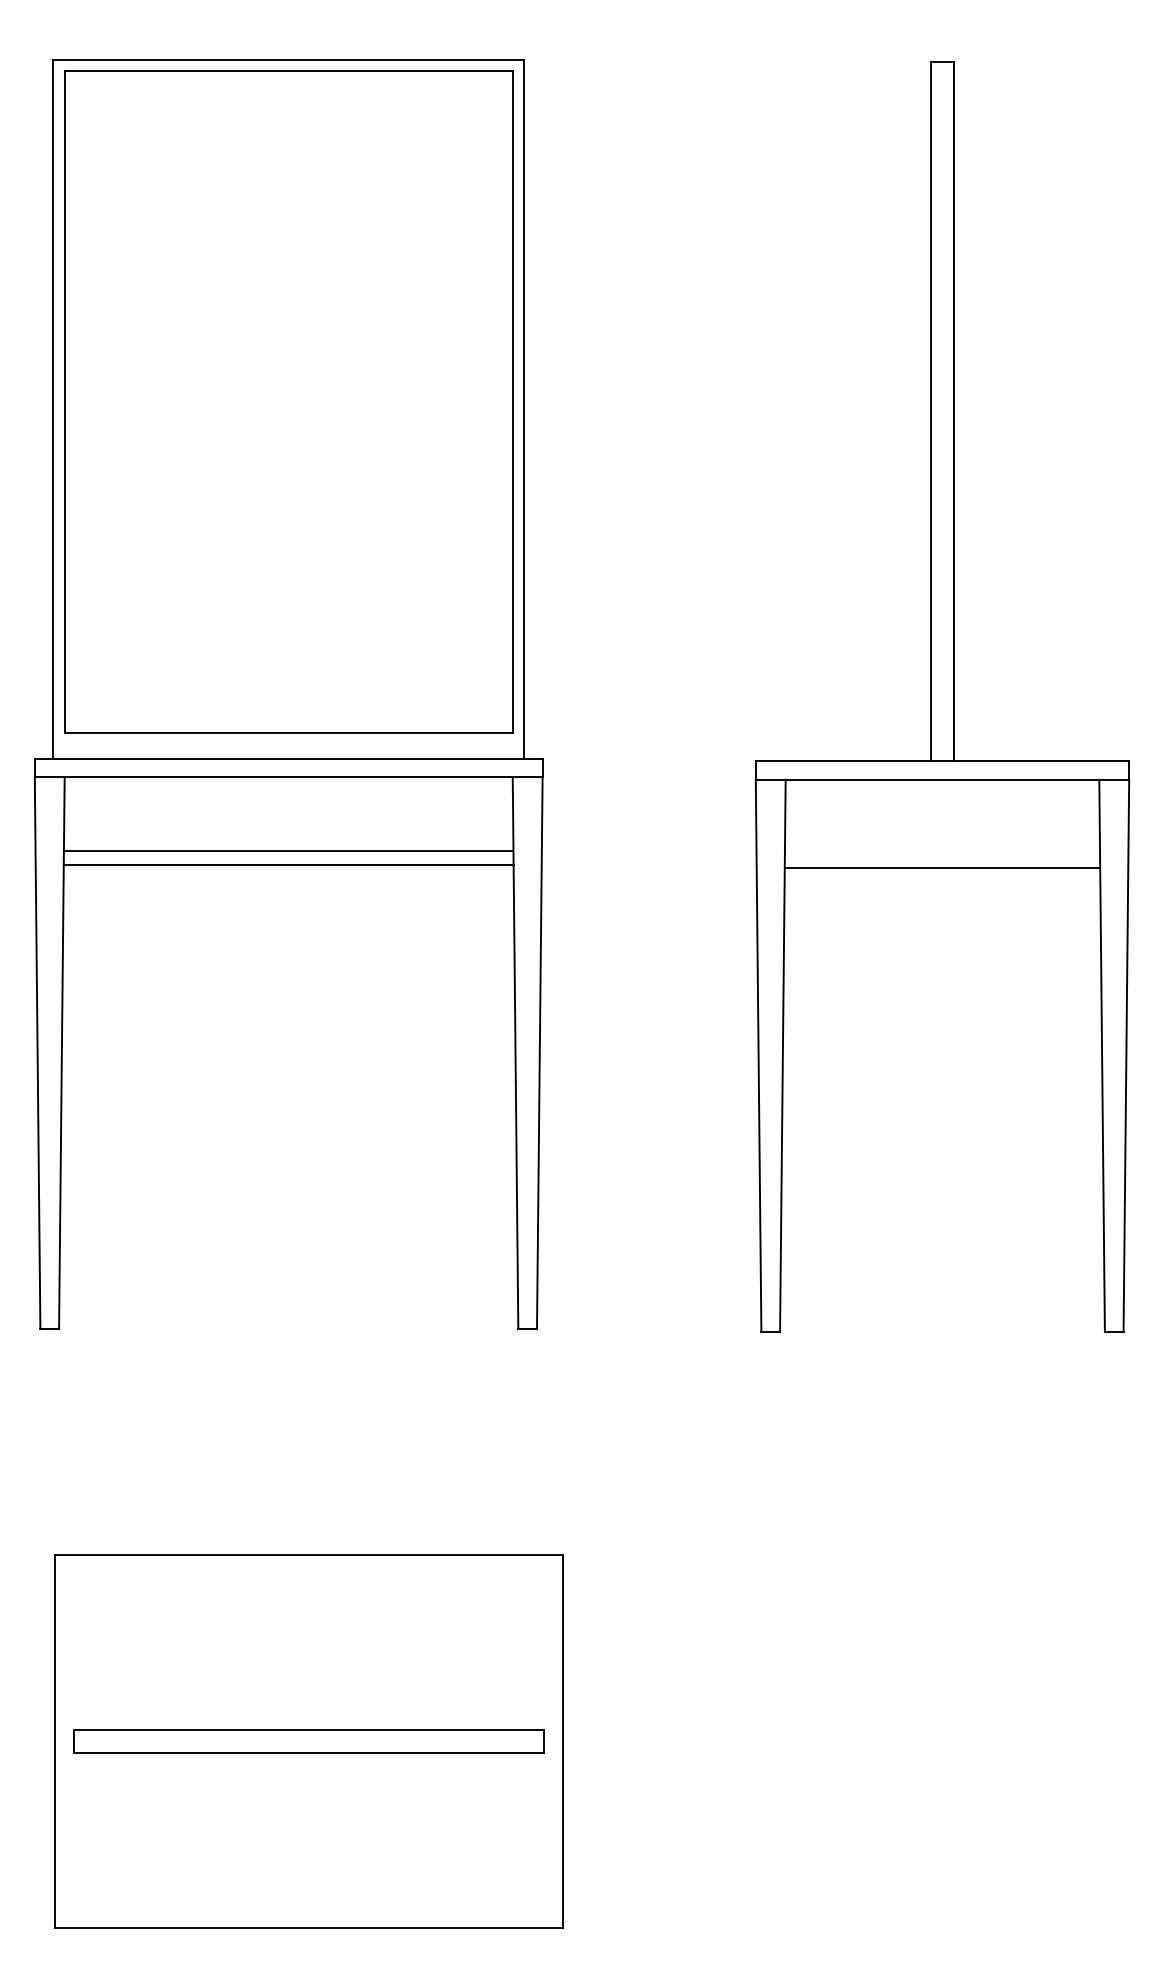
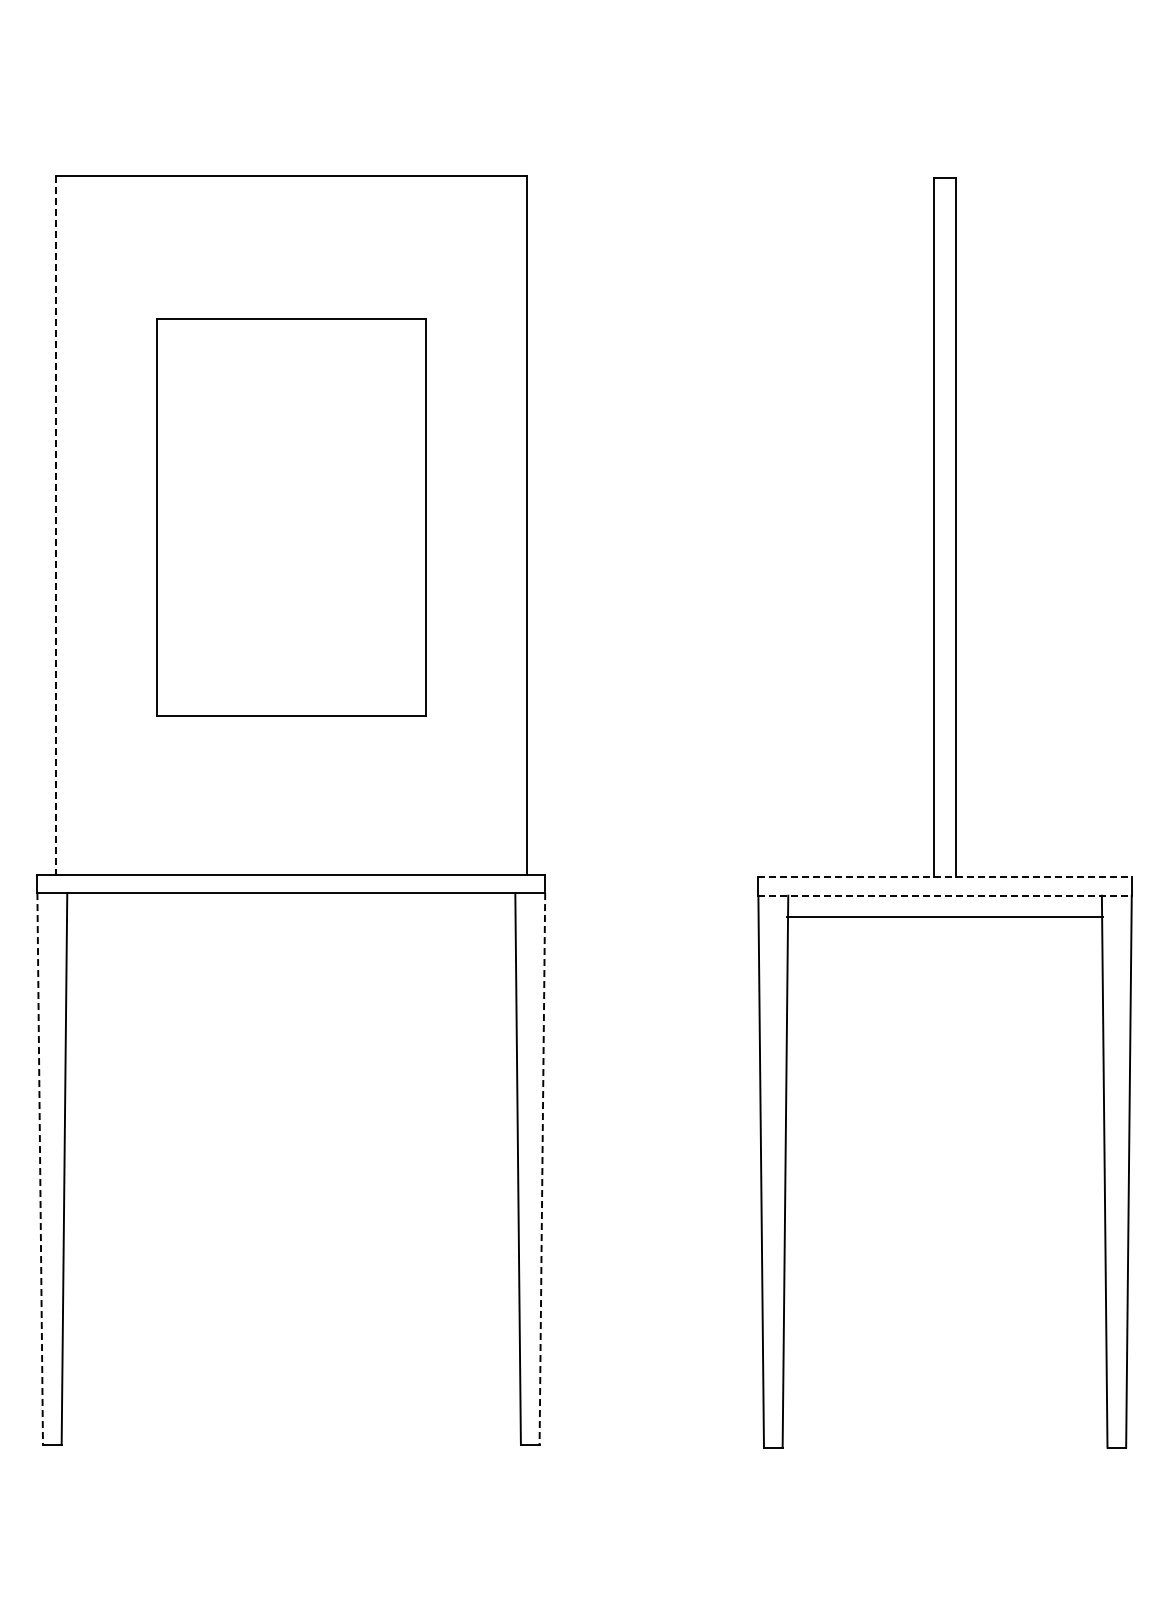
part: (288, 401) -> (291, 517), size x0.6
line: (53, 409) -> (56, 525), solid -> dashed
line: (942, 761) -> (945, 877), solid -> dashed
line: (942, 779) -> (945, 895), solid -> dashed
line: (288, 850) -> (291, 966), removed
line: (288, 865) -> (291, 981), removed
line: (942, 868) -> (945, 917), moved
line: (37, 1053) -> (40, 1169), solid -> dashed
line: (539, 1053) -> (542, 1169), solid -> dashed

